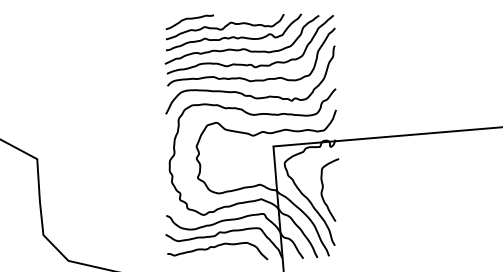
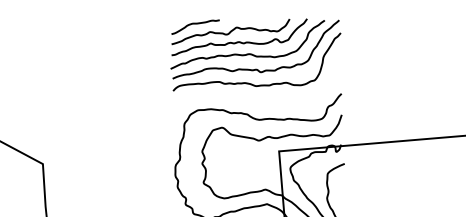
curve: (243, 93) -> (249, 98), removed

